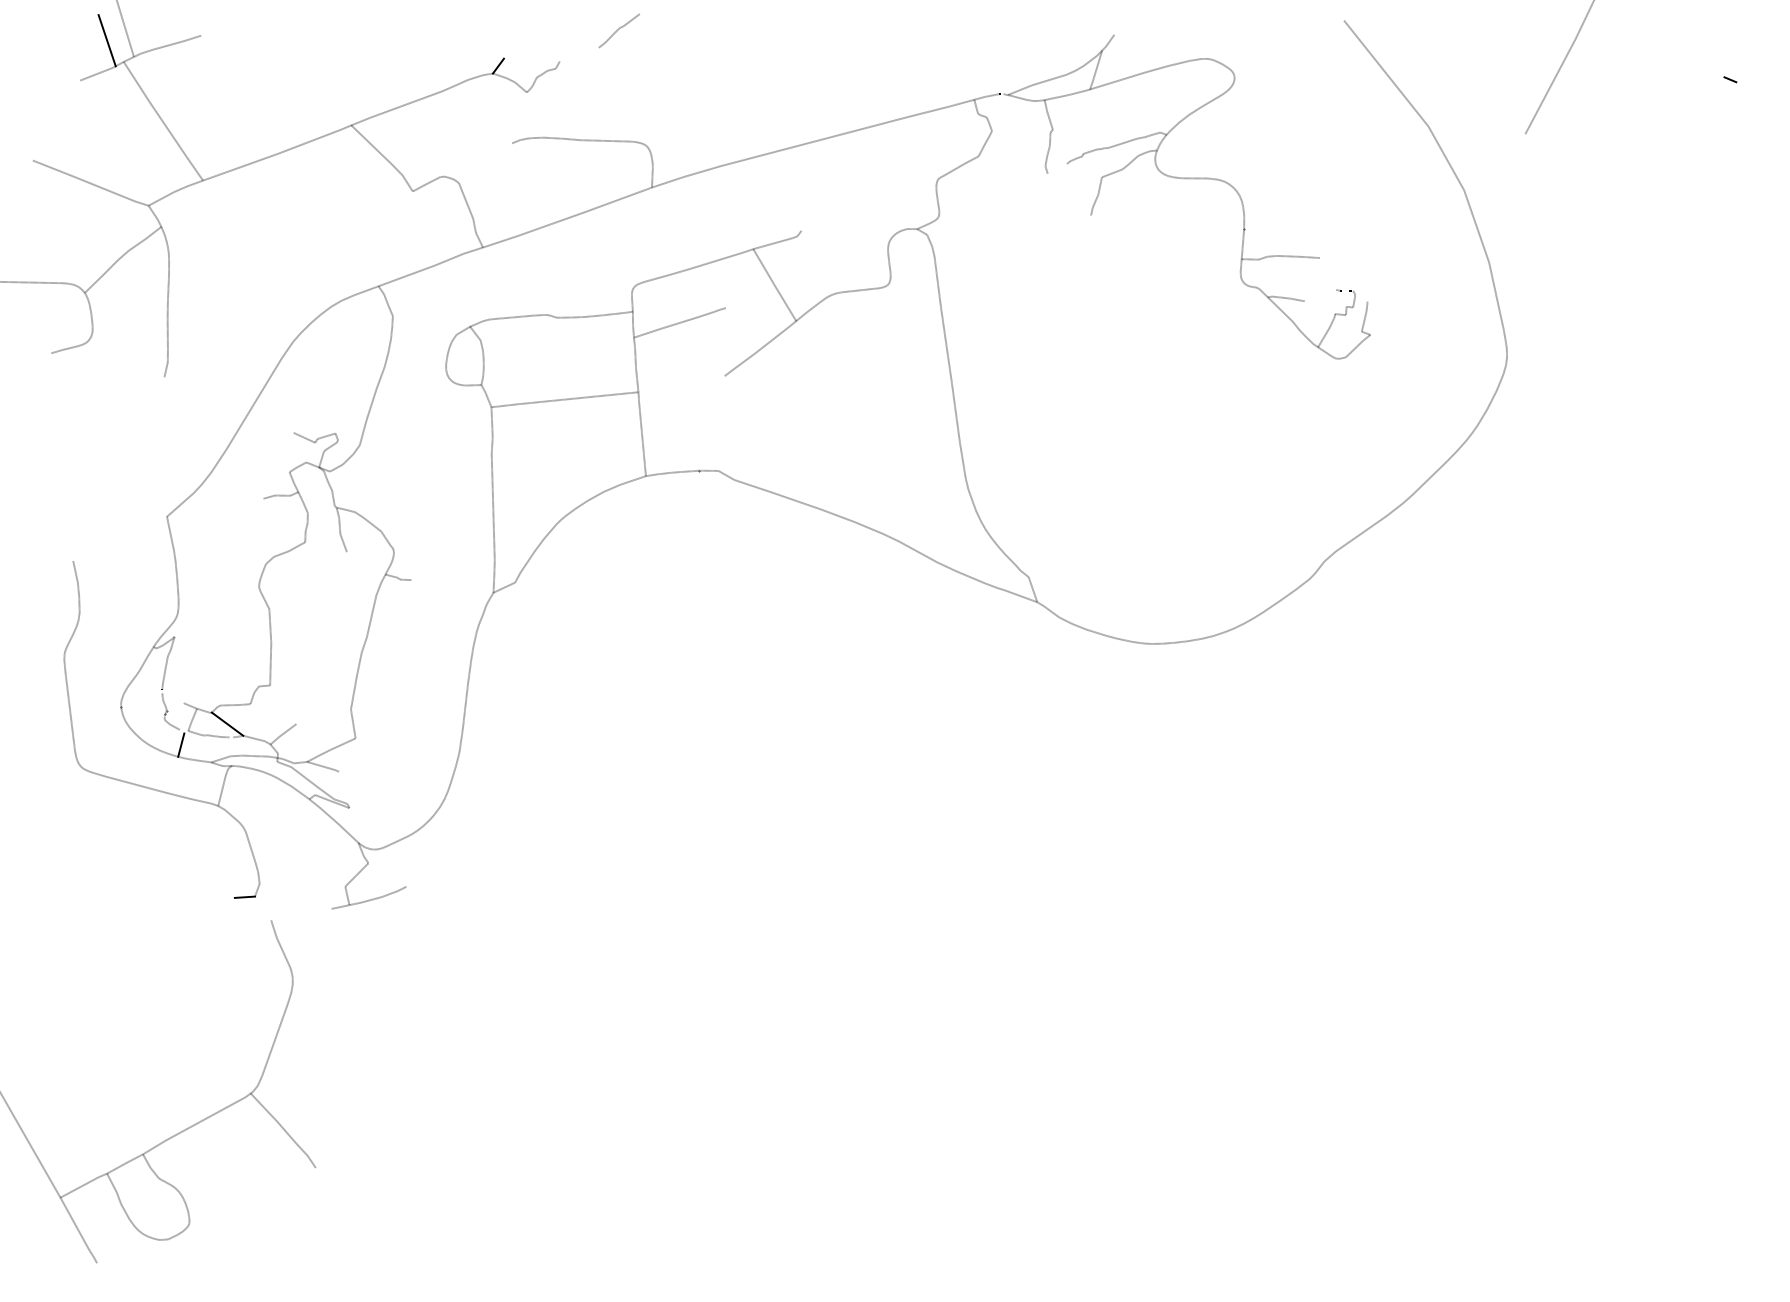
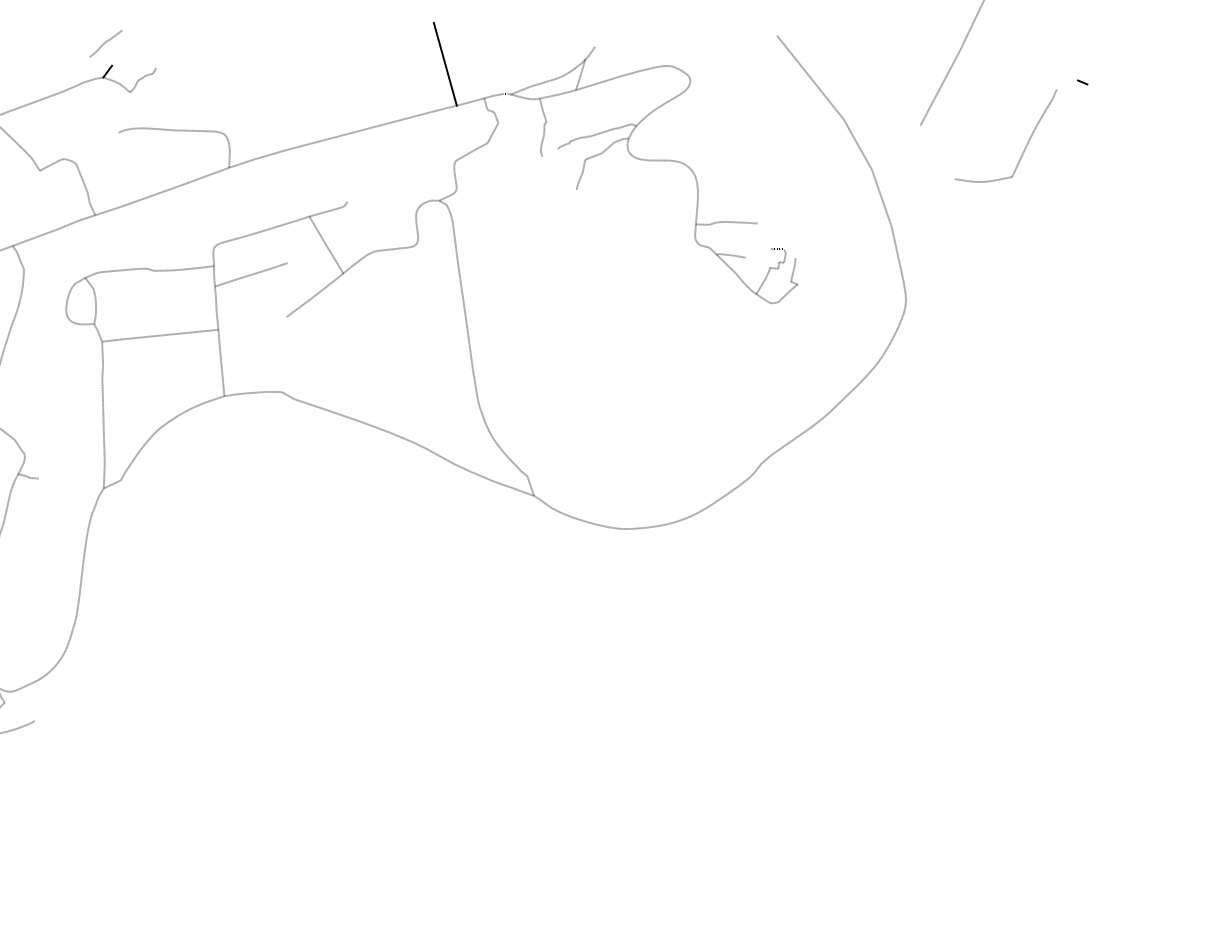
curve: (618, 30) -> (105, 43), moved
line: (924, 56) -> (444, 64), added
part: (1658, 159) -> (1025, 145), added

